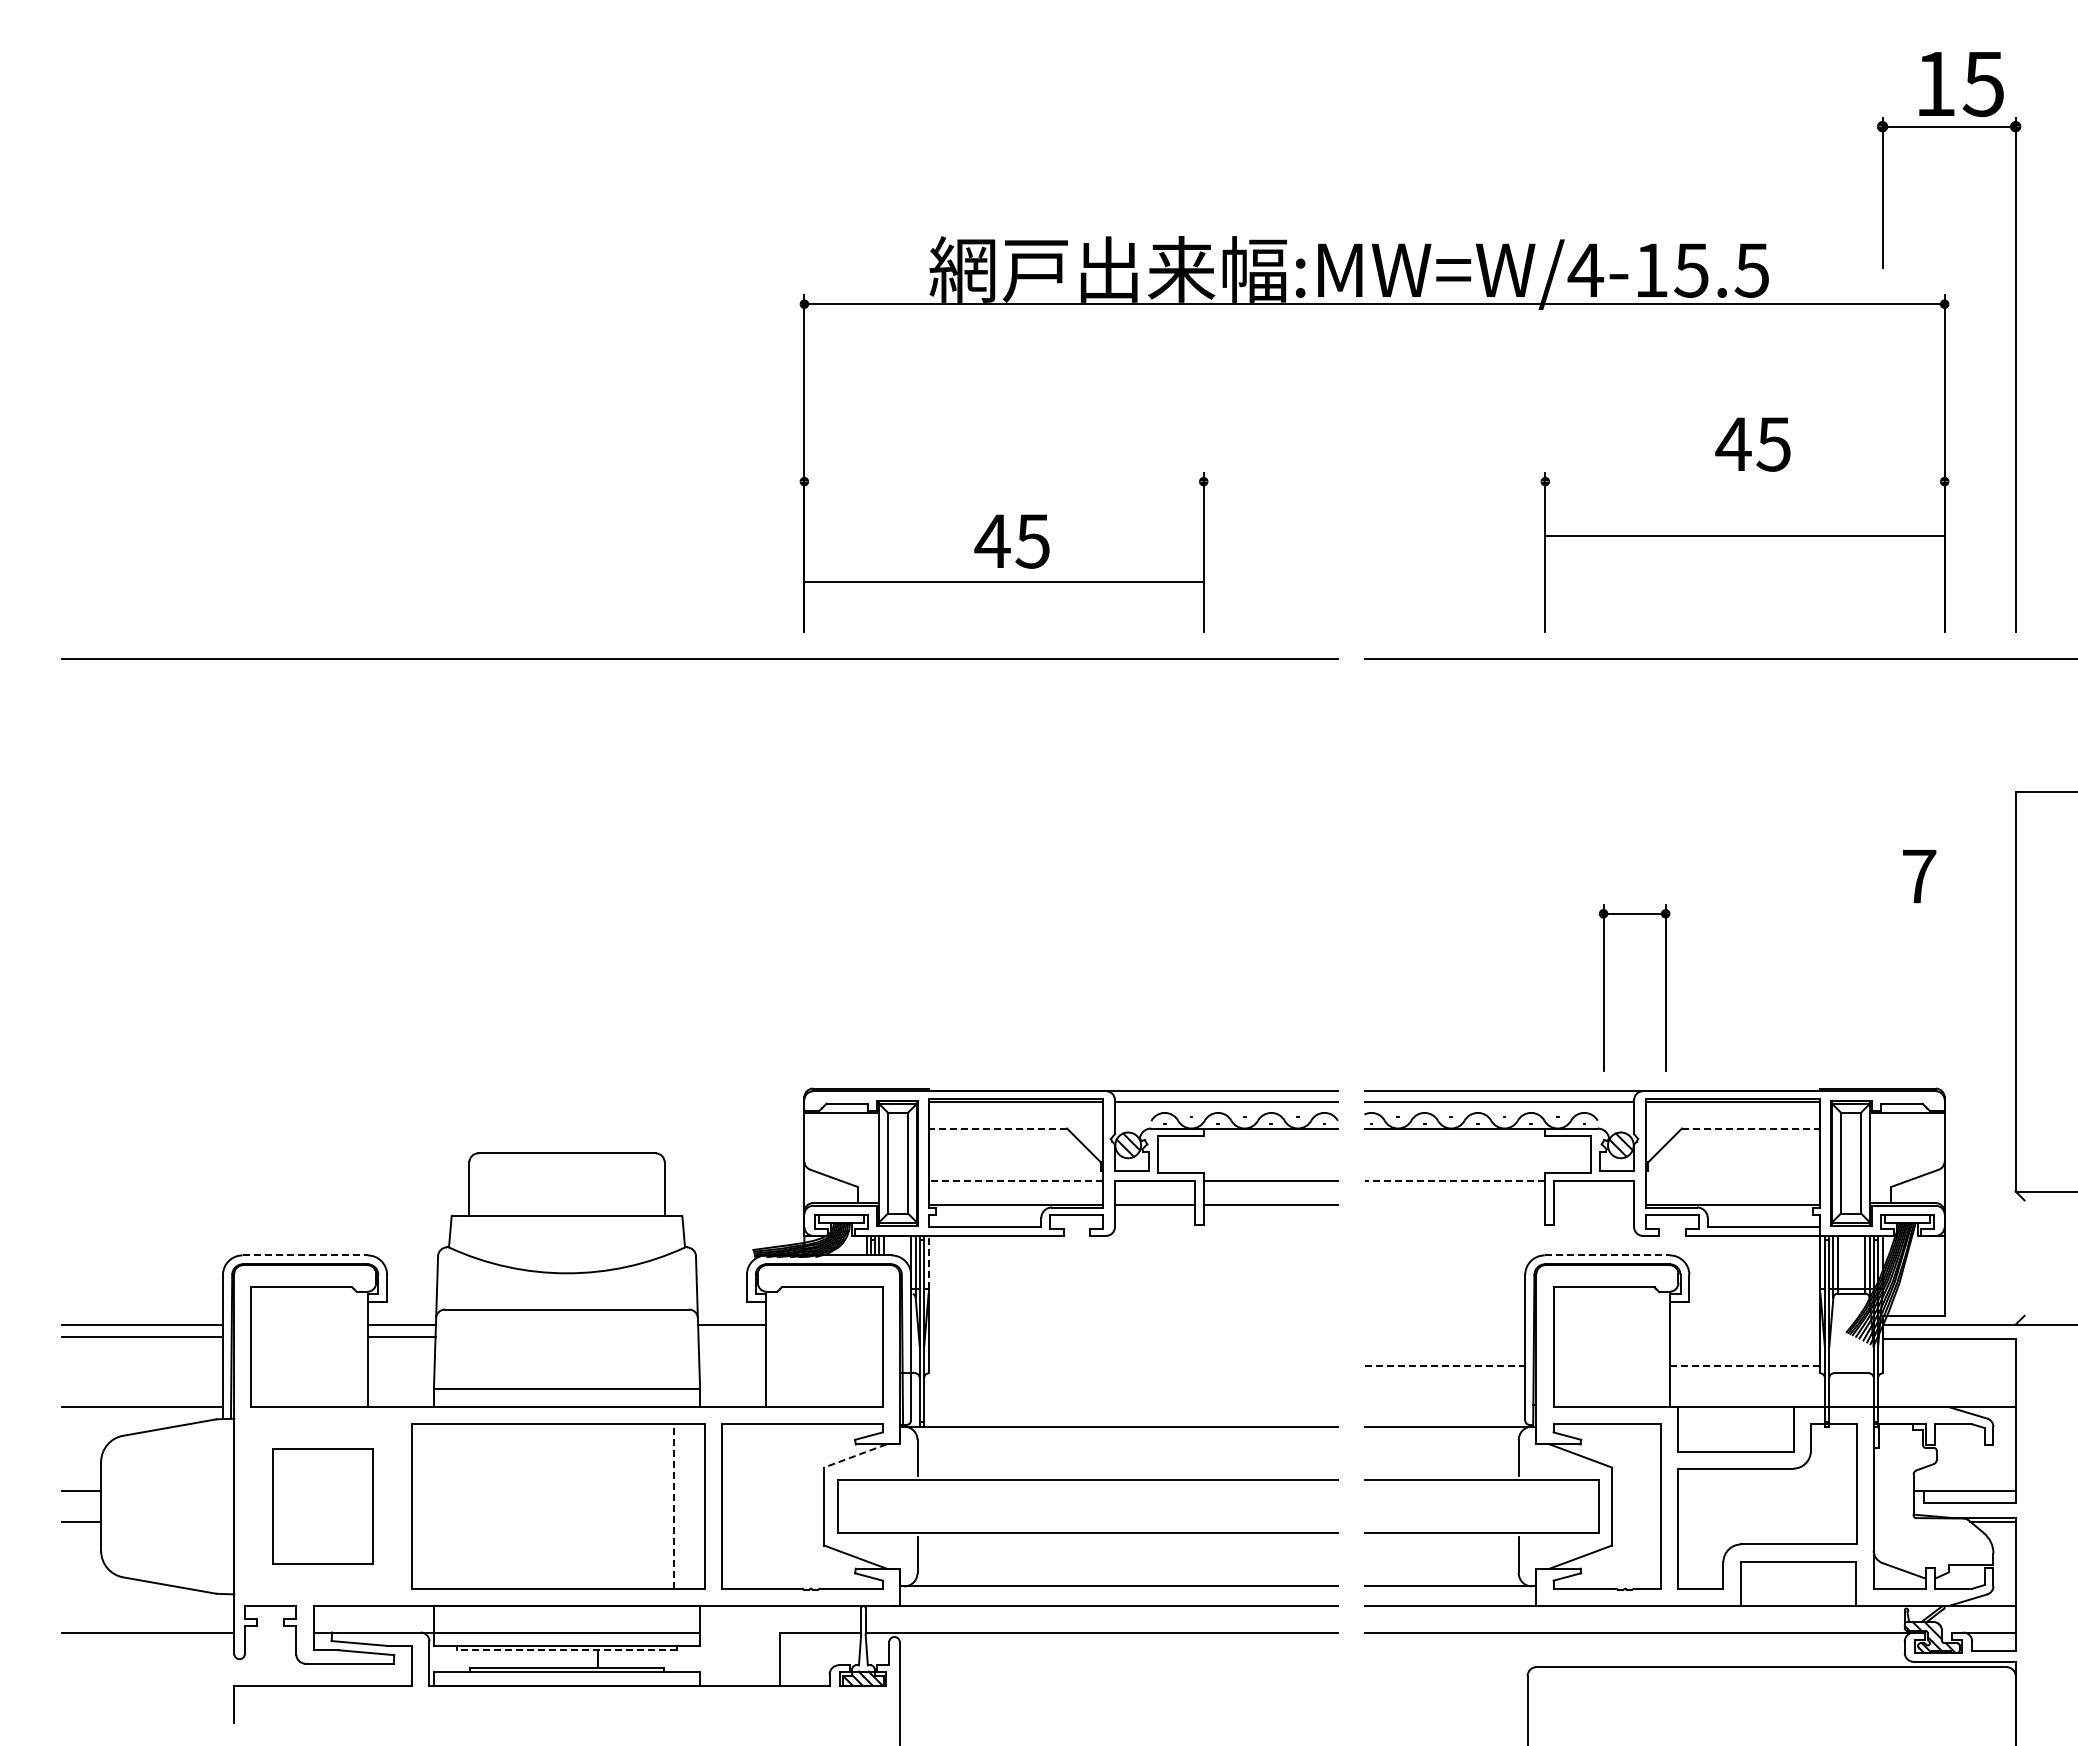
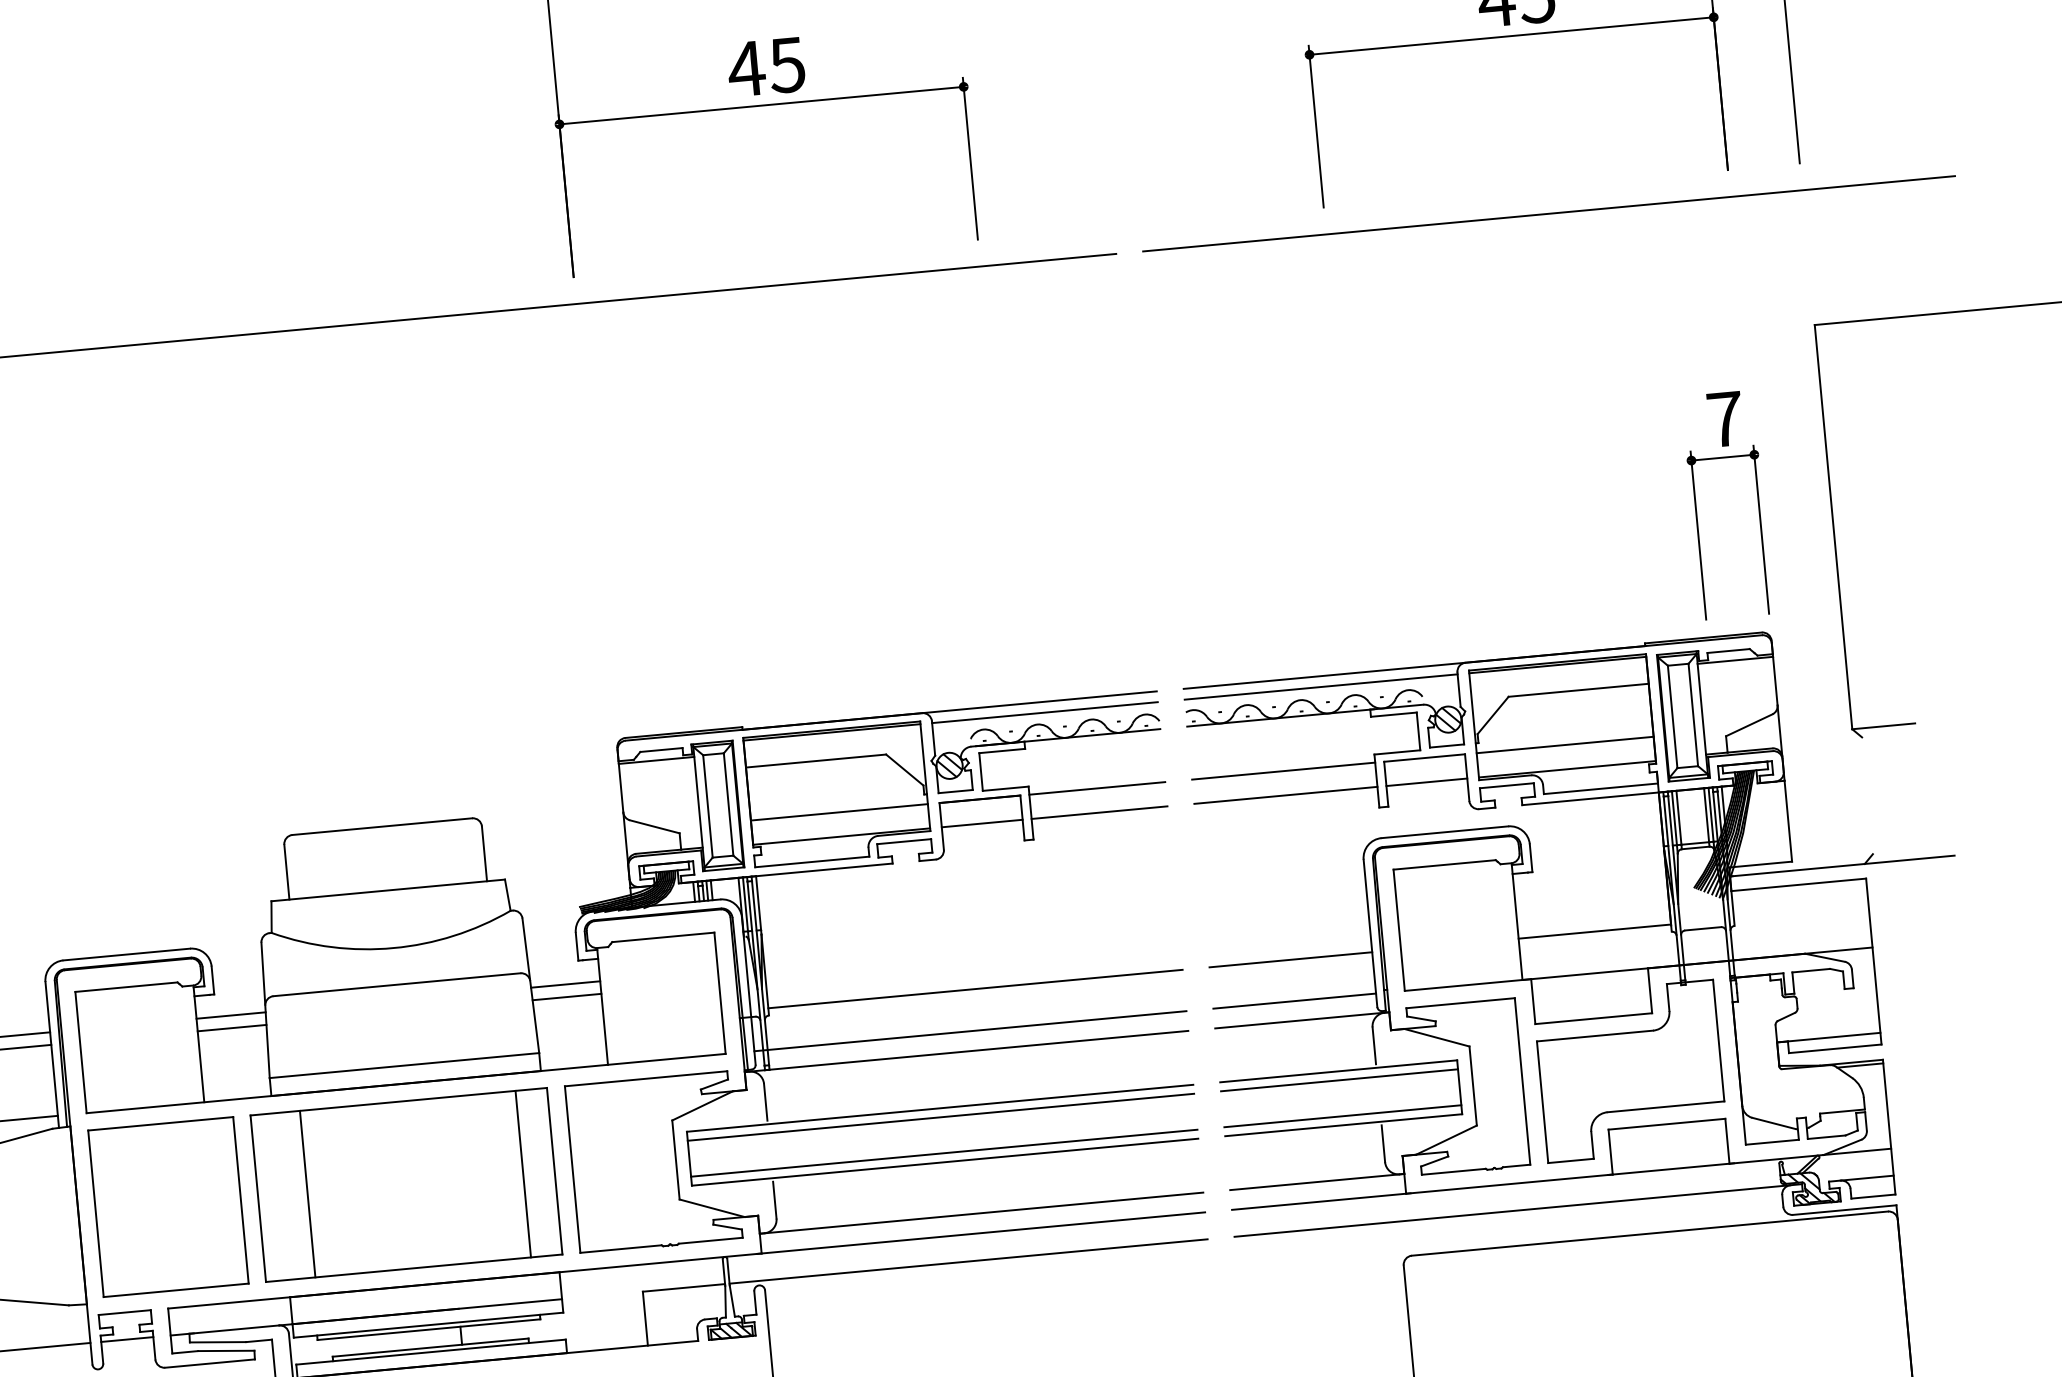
line: (1744, 535) -> (1511, 35), moved
text: (1011, 541) -> (765, 67), moved
line: (1003, 581) -> (761, 105), moved
part: (1604, 987) -> (1699, 535), moved
line: (997, 1128) -> (815, 761), dashed -> solid
line: (1751, 1128) -> (1578, 690), dashed -> solid
line: (1015, 1180) -> (838, 811), dashed -> solid
line: (1454, 1180) -> (1283, 770), dashed -> solid
line: (1732, 1180) -> (1564, 744), added
line: (1454, 1204) -> (1285, 795), added
line: (1594, 1204) -> (1427, 781), added
line: (305, 1255) -> (127, 954), dashed -> solid
line: (1607, 1255) -> (1445, 832), dashed -> solid
line: (928, 1262) -> (758, 903), dashed -> solid
line: (732, 1337) -> (567, 997), added
line: (1132, 1366) -> (974, 989), added
line: (1445, 1366) -> (1291, 959), dashed -> solid
line: (1745, 1366) -> (1595, 931), dashed -> solid
line: (1124, 1407) -> (970, 1031), added
line: (1444, 1407) -> (1294, 1001), added
line: (854, 1456) -> (701, 1106), dashed -> solid
line: (1087, 1488) -> (940, 1117), added
line: (1481, 1488) -> (1339, 1080), added
part: (322, 1506) -> (167, 1207), size x1.43
line: (460, 1506) -> (307, 1194), added
line: (673, 1506) -> (523, 1174), dashed -> solid
line: (1087, 1524) -> (944, 1153), added
line: (1481, 1524) -> (1342, 1116), added
line: (270, 1632) -> (127, 1339), added
line: (566, 1650) -> (428, 1329), dashed -> solid

